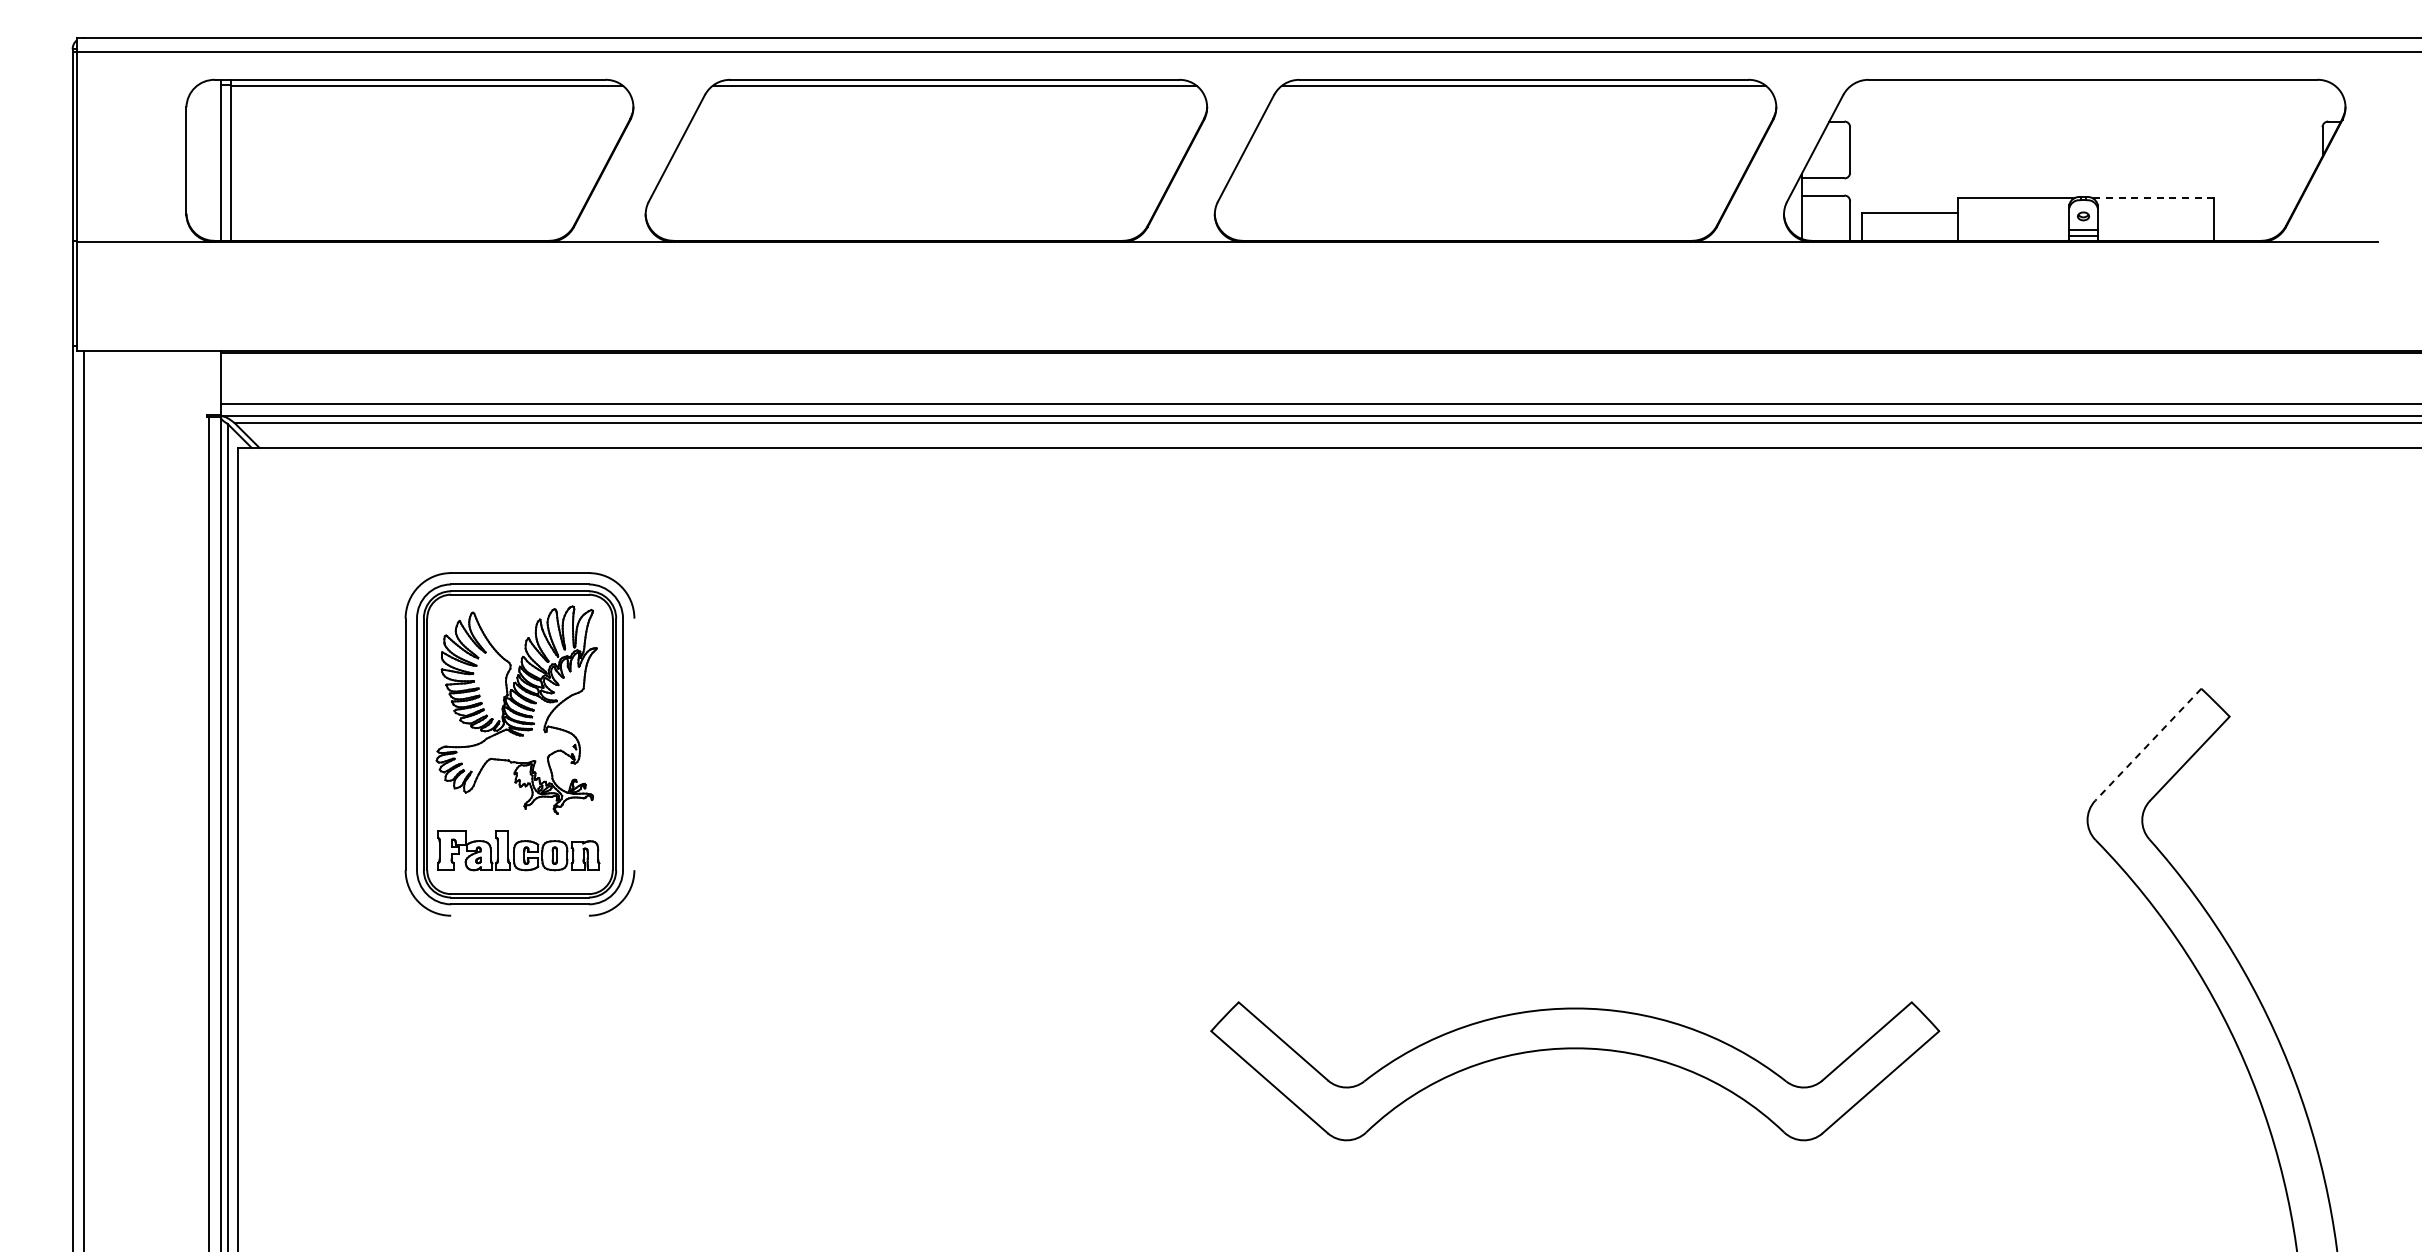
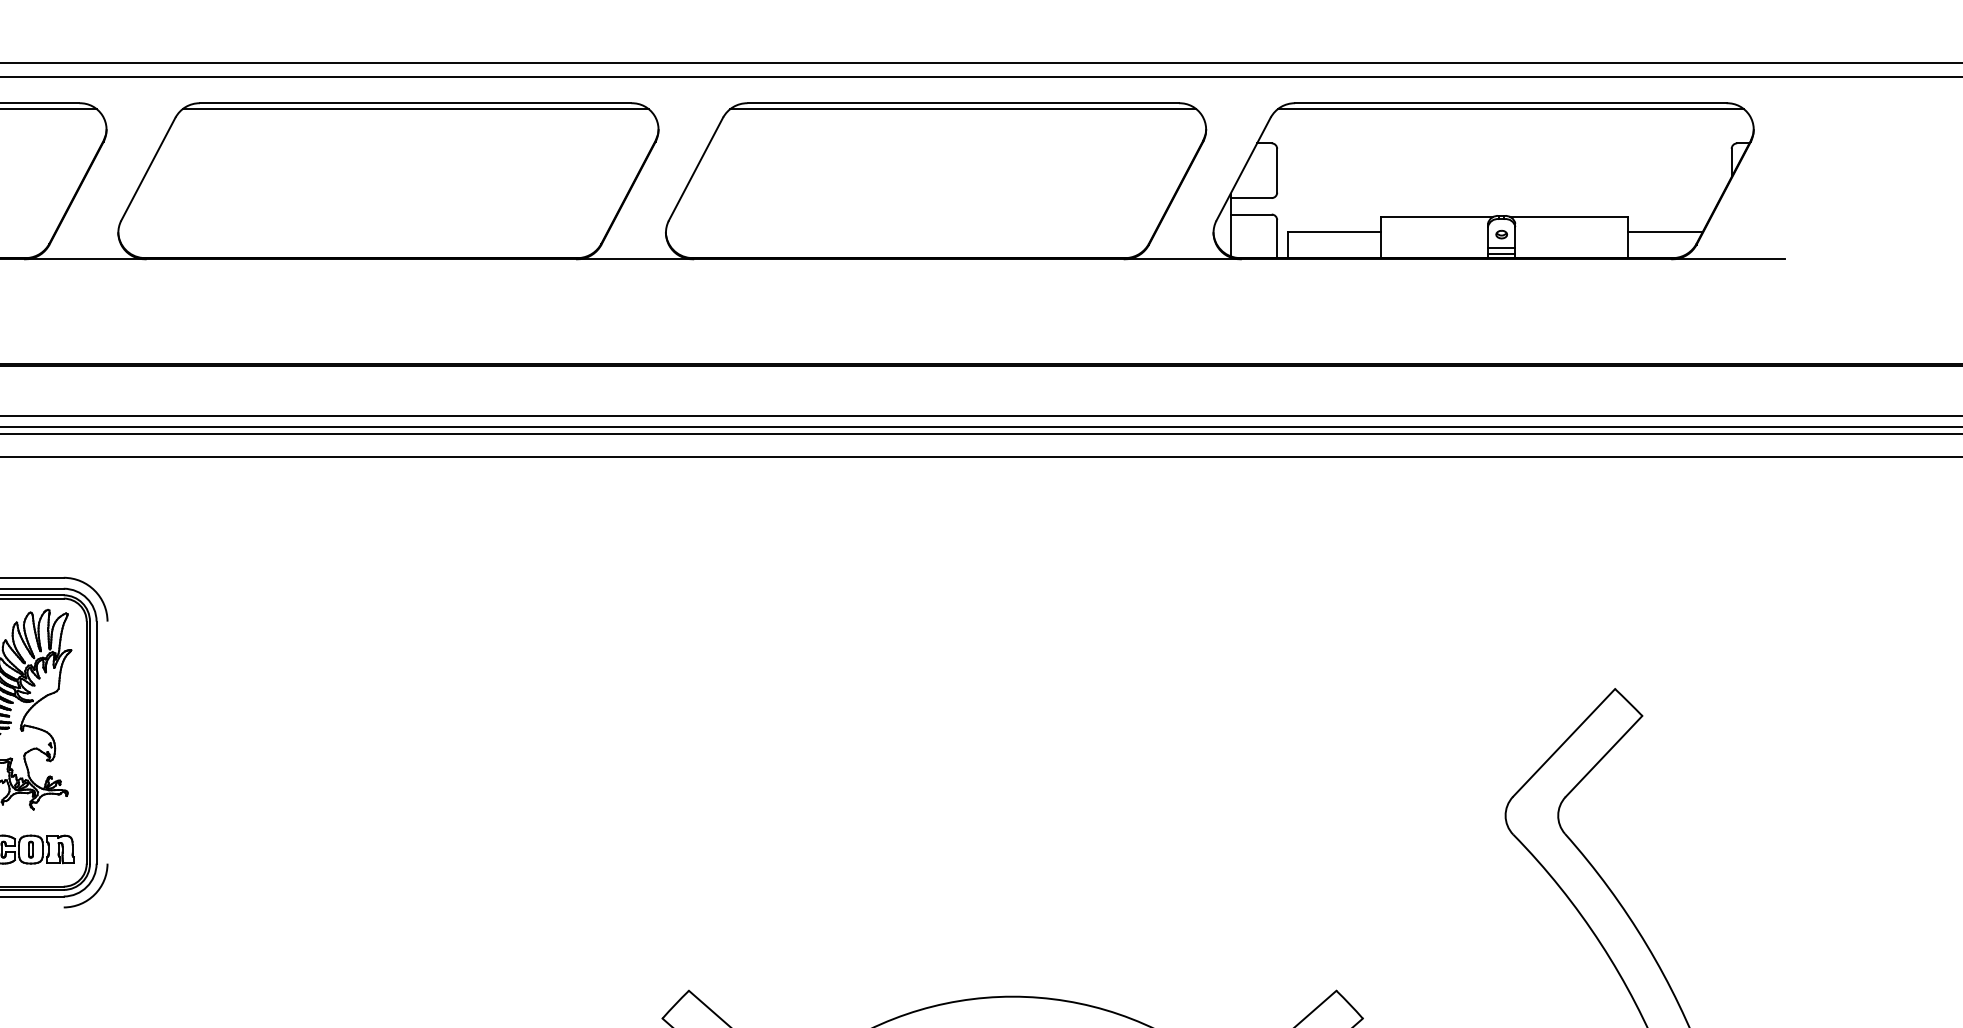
line: (2092, 85) -> (1510, 108), added
line: (2153, 198) -> (1569, 217), dashed -> solid
line: (2253, 213) -> (1665, 231), added
line: (2148, 745) -> (1564, 743), dashed -> solid

